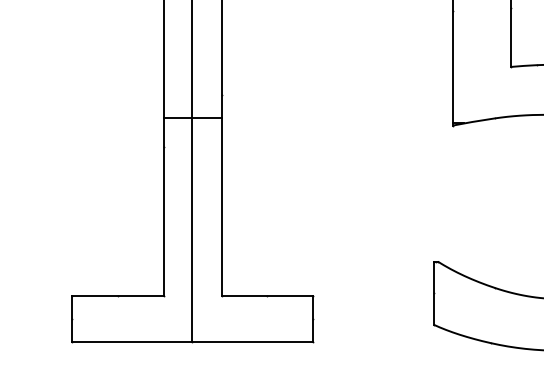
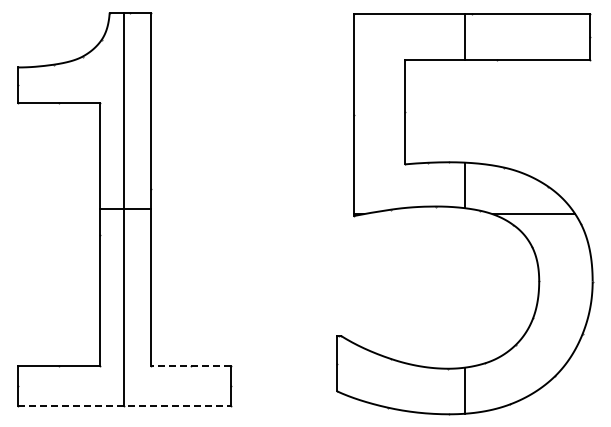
line: (267, 296) -> (190, 366), solid -> dashed
line: (192, 341) -> (124, 406), solid -> dashed

